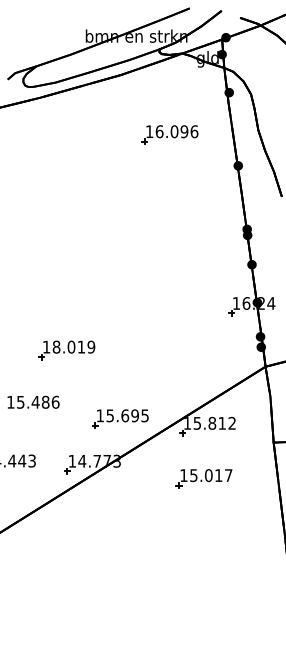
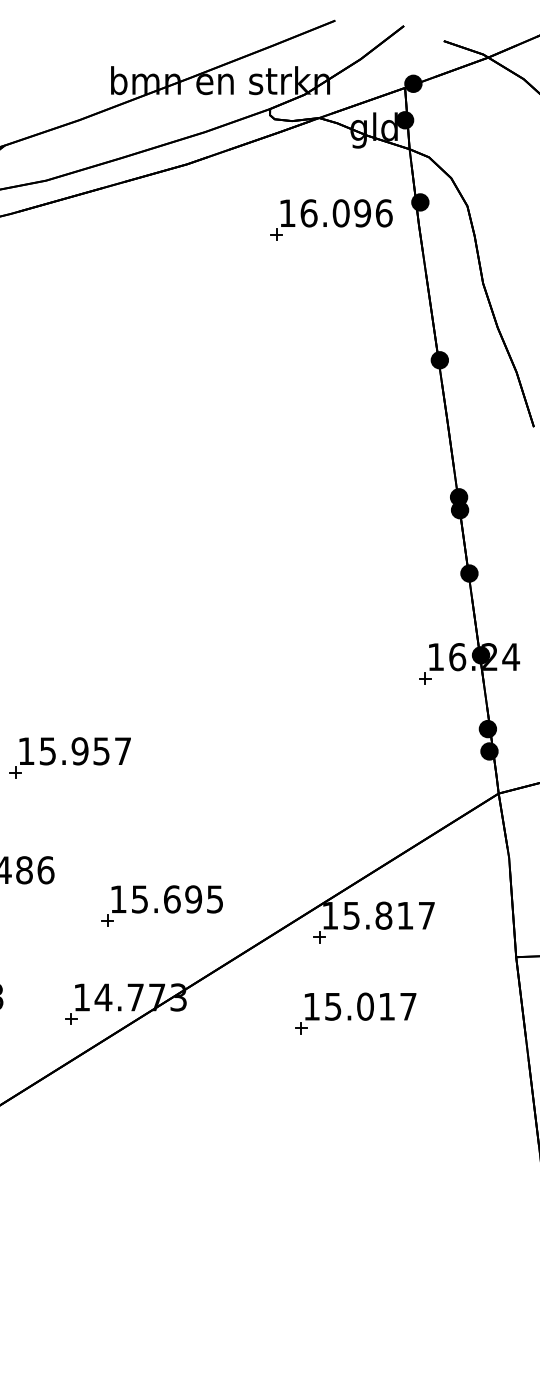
part: (169, 134) -> (330, 219), moved
text: (73, 346) -> (84, 749), 18.019 -> 15.957
part: (120, 418) -> (162, 905), moved
text: (231, 422) -> (425, 913), 15.812 -> 15.817
part: (203, 478) -> (354, 1013), moved

